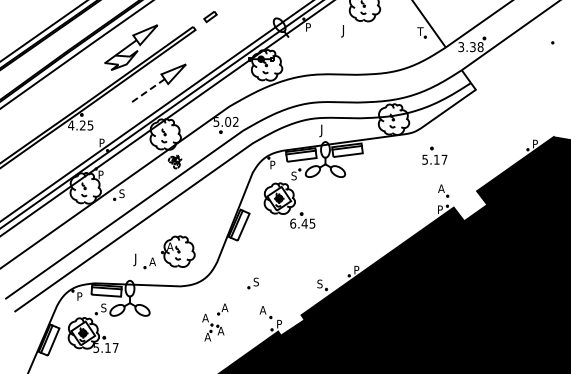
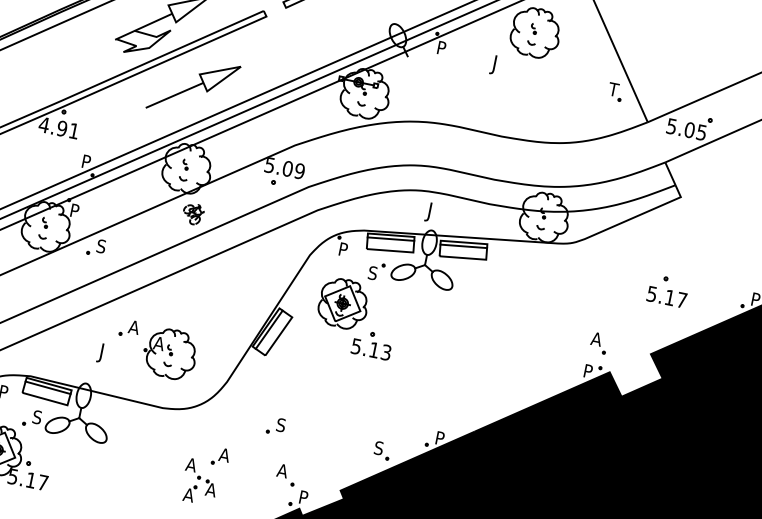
text: (470, 47) -> (685, 130), 3.38 -> 5.05
line: (148, 90) -> (174, 95), dashed -> solid
text: (235, 121) -> (299, 170), 5.02 -> 5.09
text: (86, 125) -> (67, 129), 4.25 -> 4.91
part: (434, 155) -> (667, 290), moved
text: (302, 223) -> (370, 349), 6.45 -> 5.13
part: (149, 263) -> (128, 328), moved

